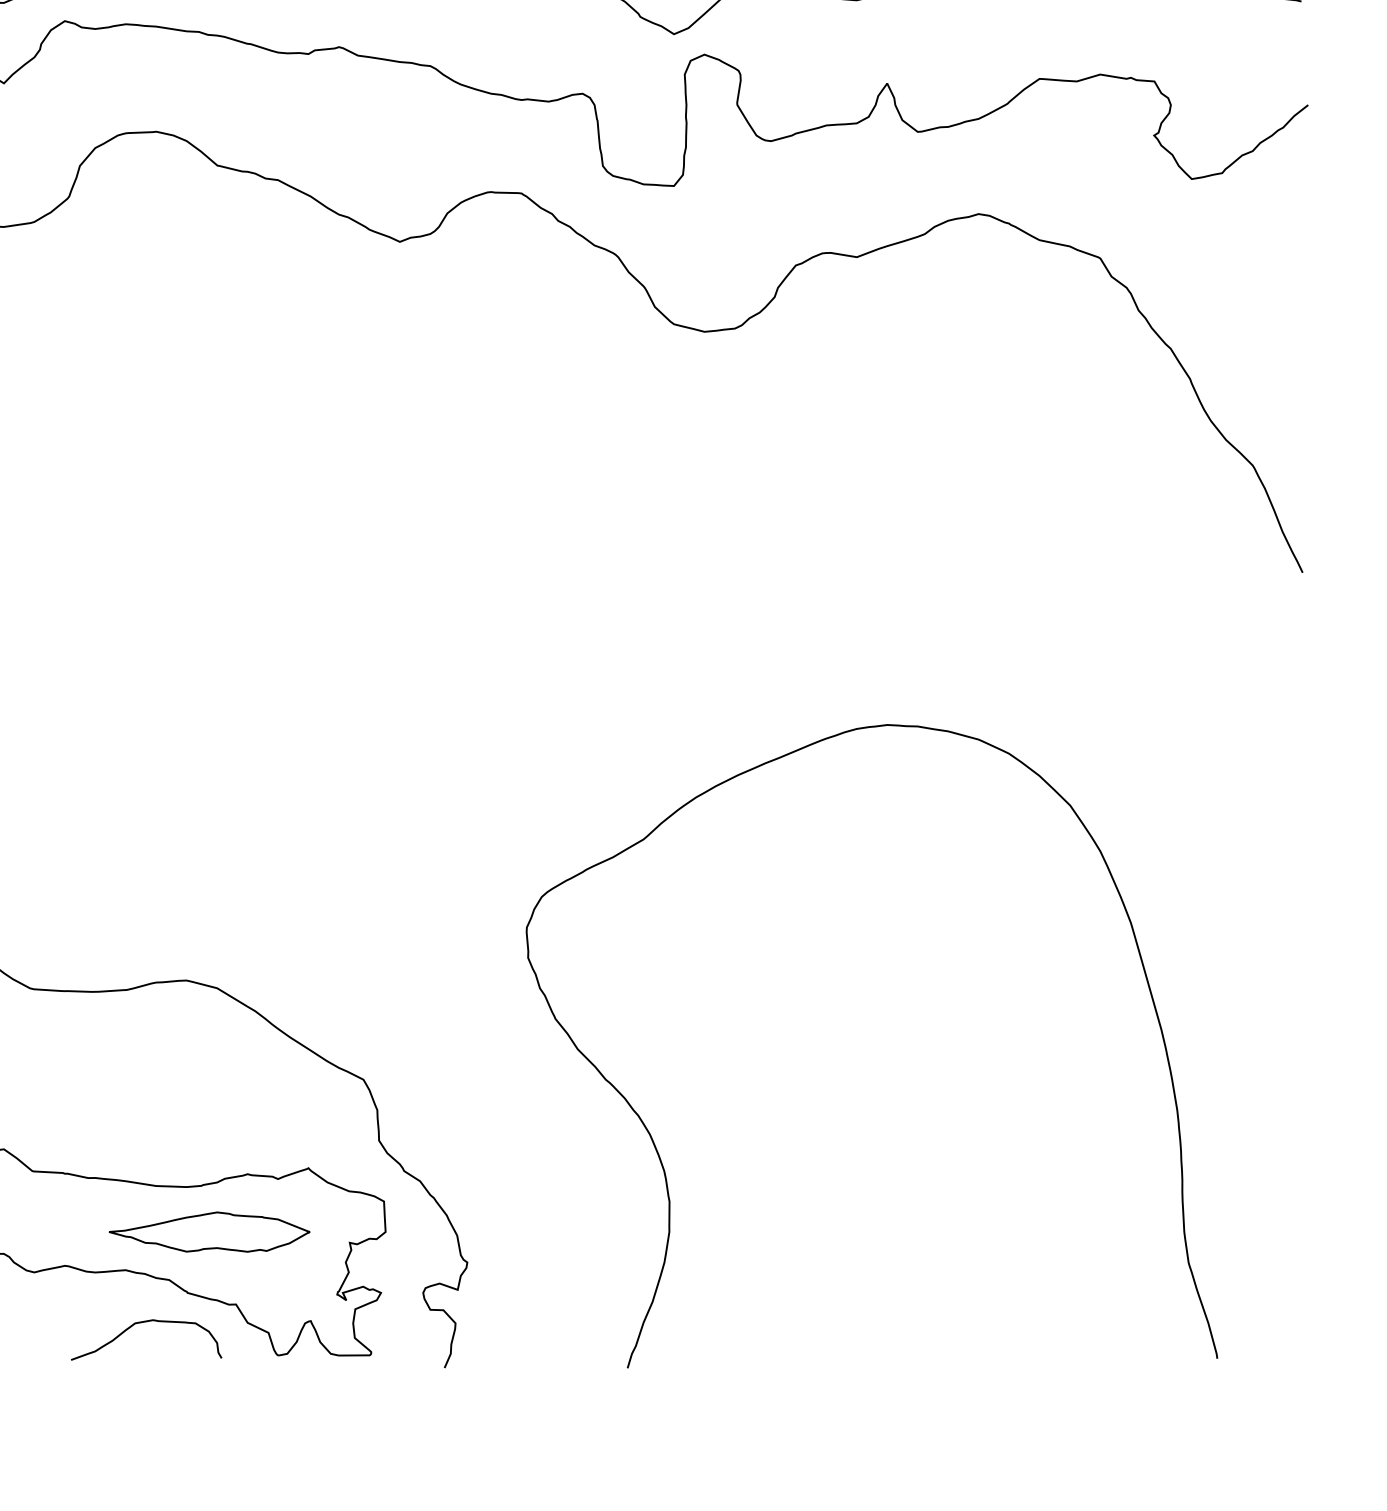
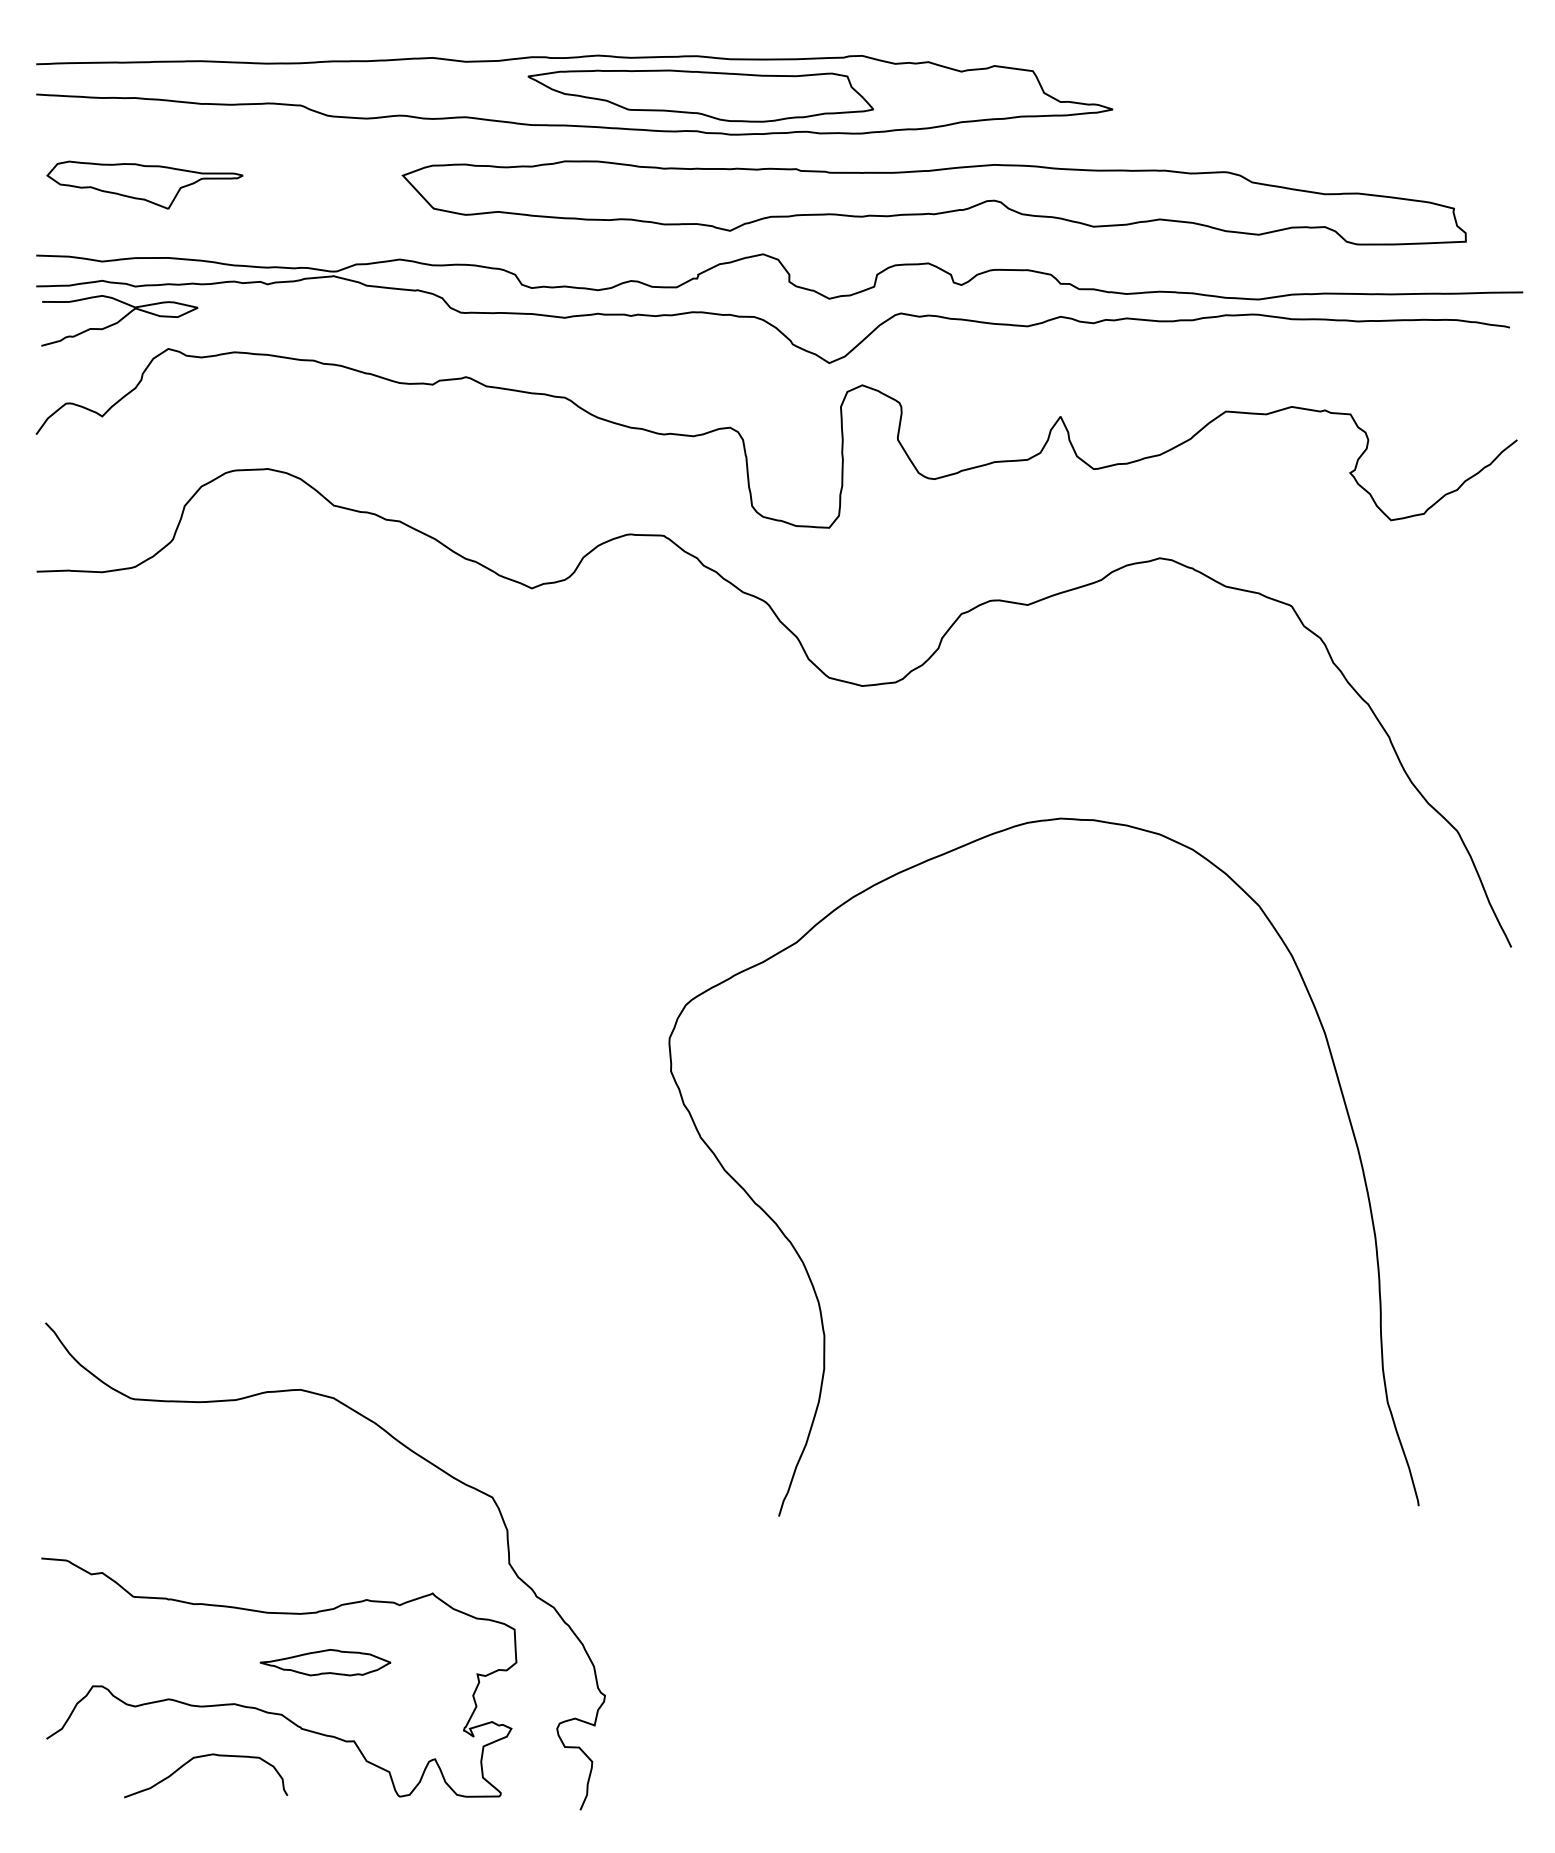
curve: (653, 1138) -> (806, 1267), moved
part: (209, 1231) -> (325, 1662), size x0.6
curve: (143, 1323) -> (202, 1757), moved

